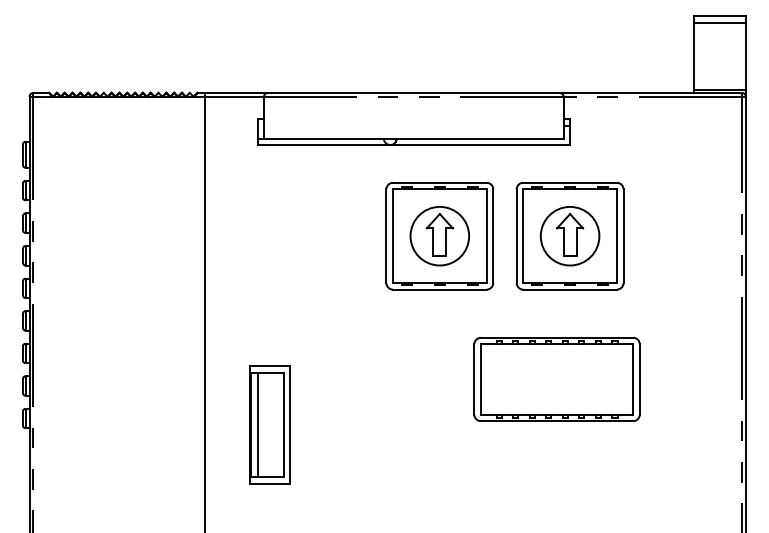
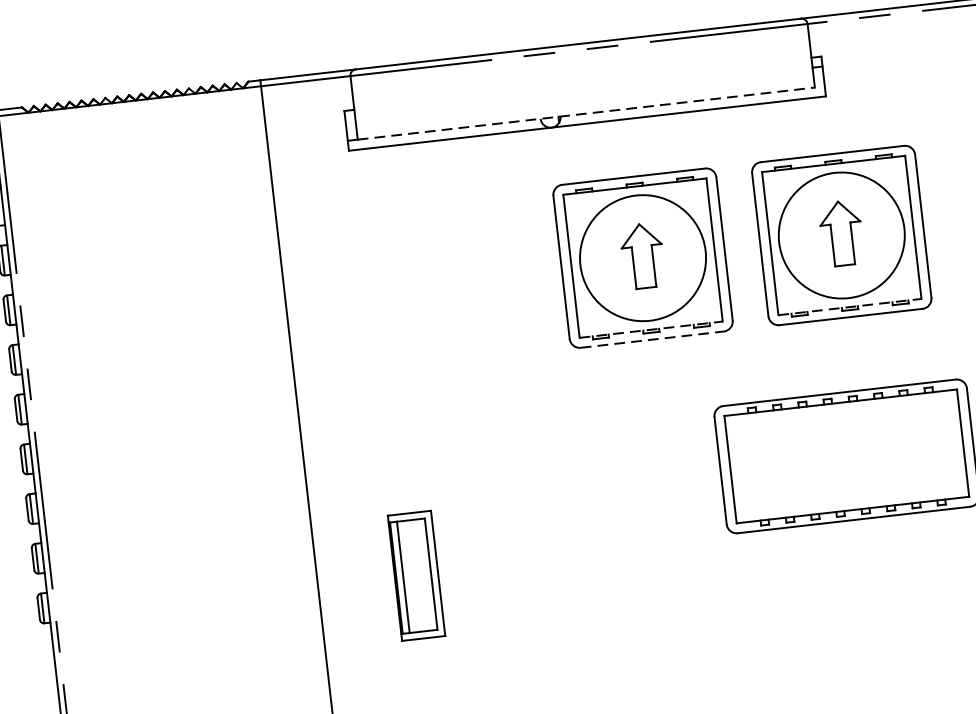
line: (413, 138) -> (585, 113), solid -> dashed
circle: (439, 235) -> (642, 257), size x1.4
circle: (569, 235) -> (840, 234), size x1.4
line: (439, 283) -> (650, 330), solid -> dashed
line: (570, 283) -> (850, 307), solid -> dashed
line: (439, 289) -> (651, 339), solid -> dashed
part: (269, 424) -> (415, 575), size x0.7

